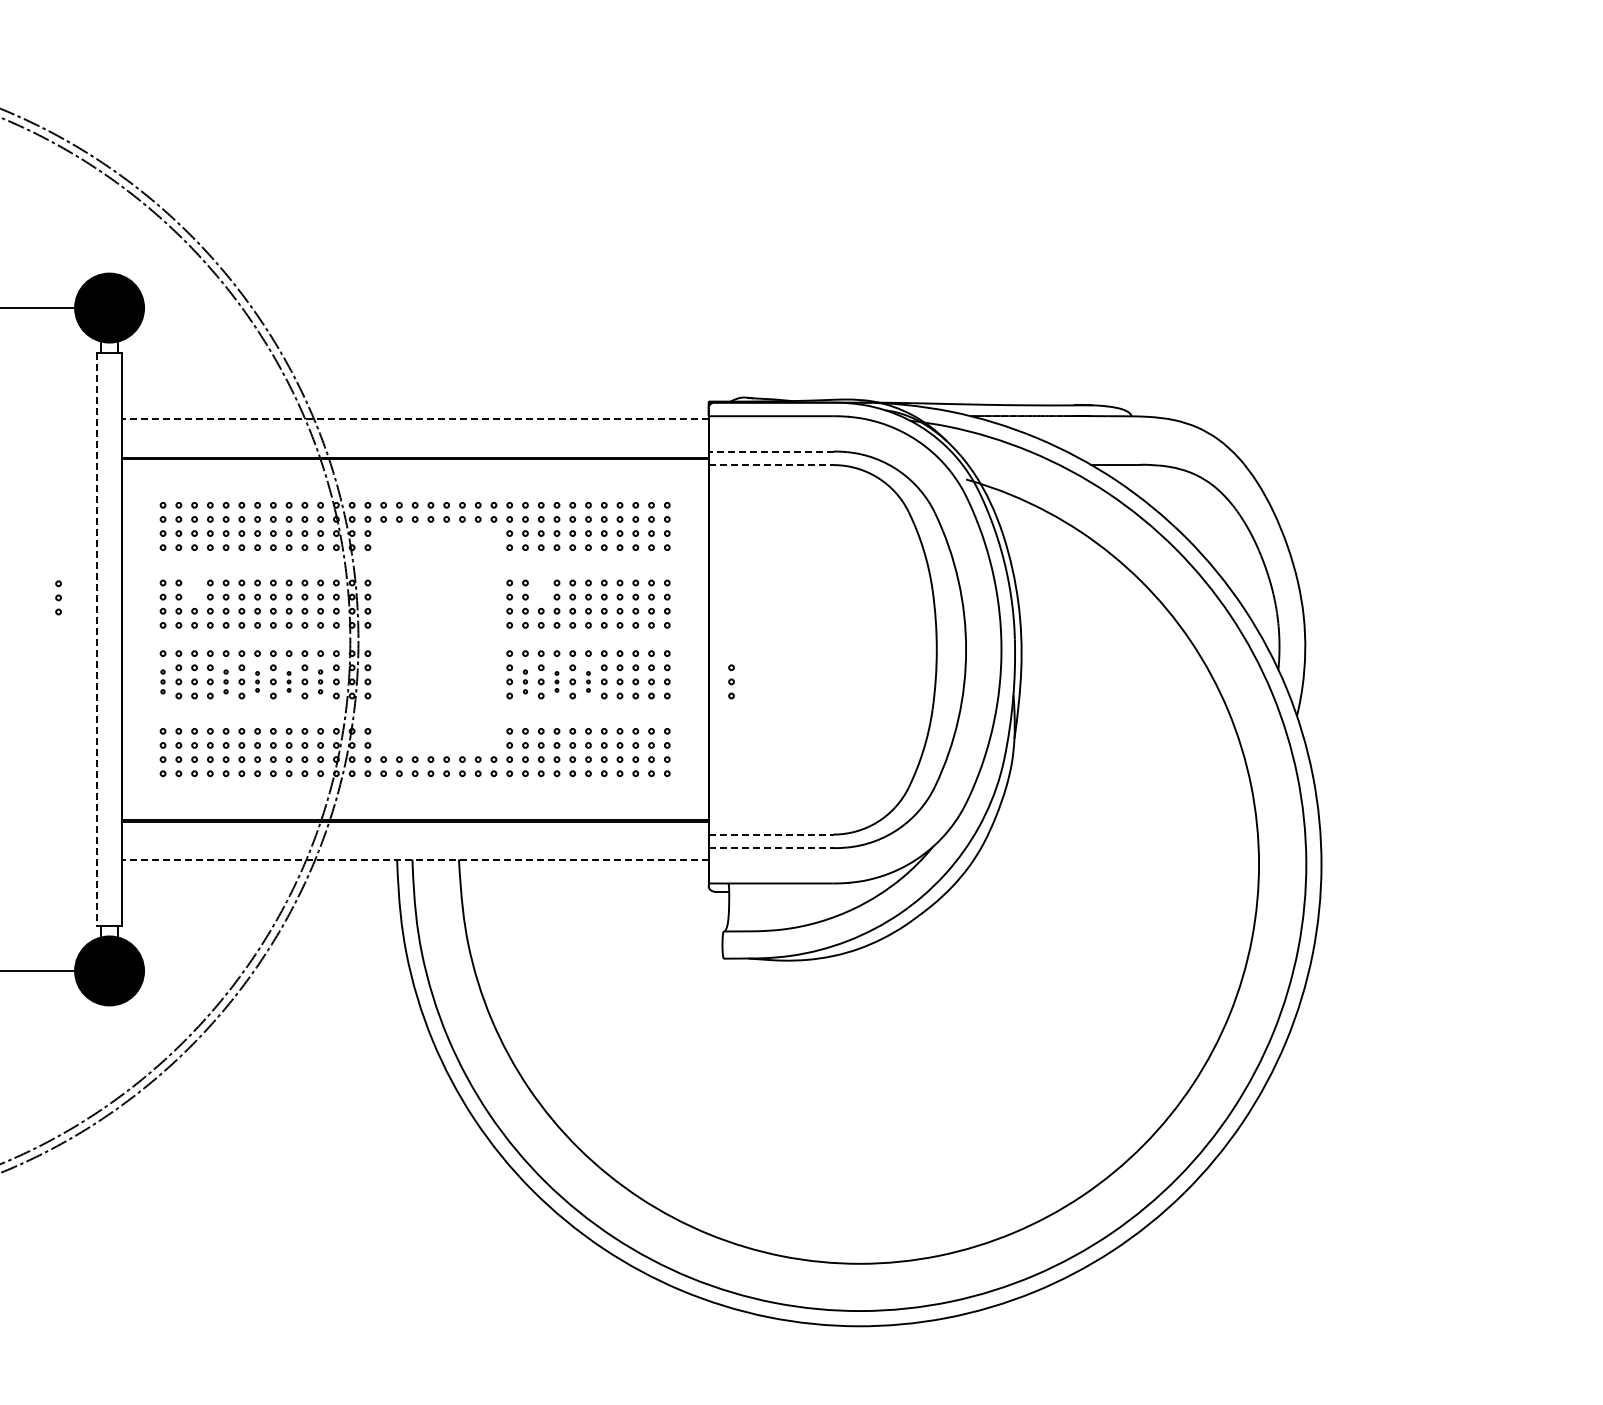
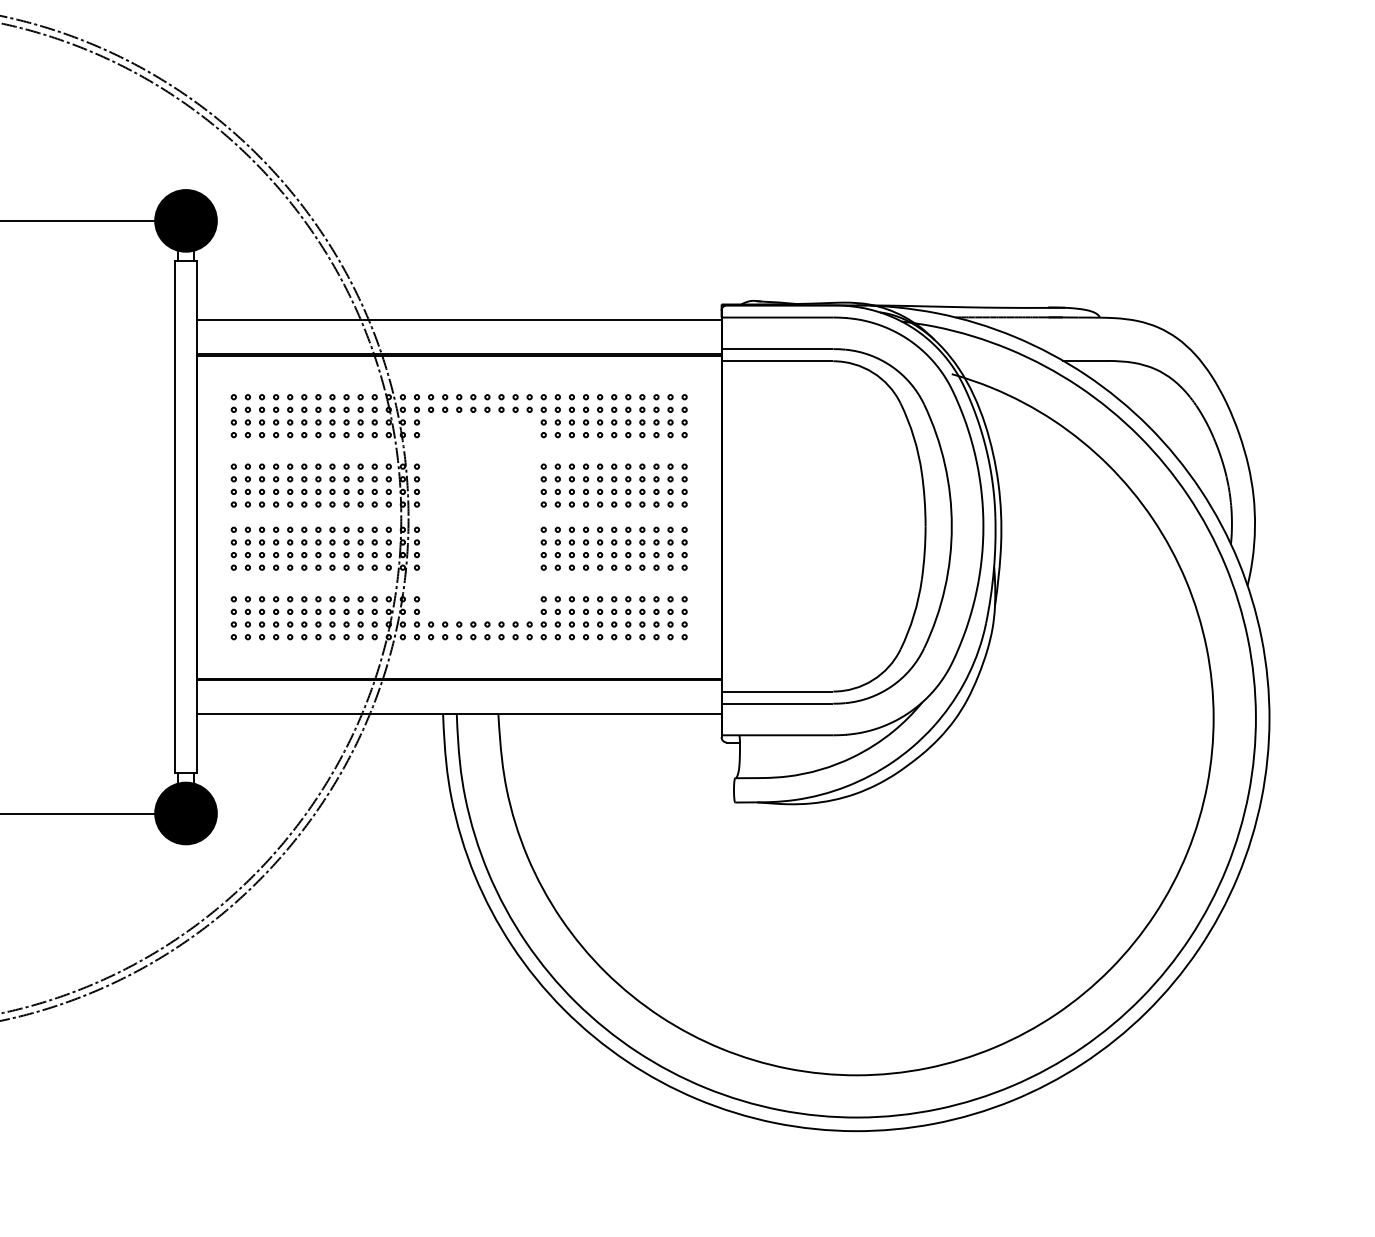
line: (414, 419) -> (458, 320), dashed -> solid
line: (770, 451) -> (776, 349), dashed -> solid
line: (771, 465) -> (777, 361), dashed -> solid
part: (194, 589) -> (261, 472), added
part: (541, 589) -> (572, 472), added
part: (58, 597) -> (140, 479), removed
line: (97, 639) -> (175, 517), dashed -> solid
part: (162, 681) -> (233, 554), size x1.43
part: (225, 681) -> (289, 554), size x1.43
part: (257, 681) -> (318, 554), size x1.67
part: (288, 681) -> (346, 554), size x1.67
part: (320, 681) -> (374, 554), size x1.43
part: (525, 681) -> (557, 554), size x1.43
part: (556, 681) -> (585, 554), size x1.67
part: (588, 681) -> (614, 554), size x1.67
part: (731, 681) -> (742, 554), removed
line: (771, 834) -> (777, 691), dashed -> solid
line: (771, 848) -> (777, 704), dashed -> solid
line: (414, 859) -> (458, 713), dashed -> solid

